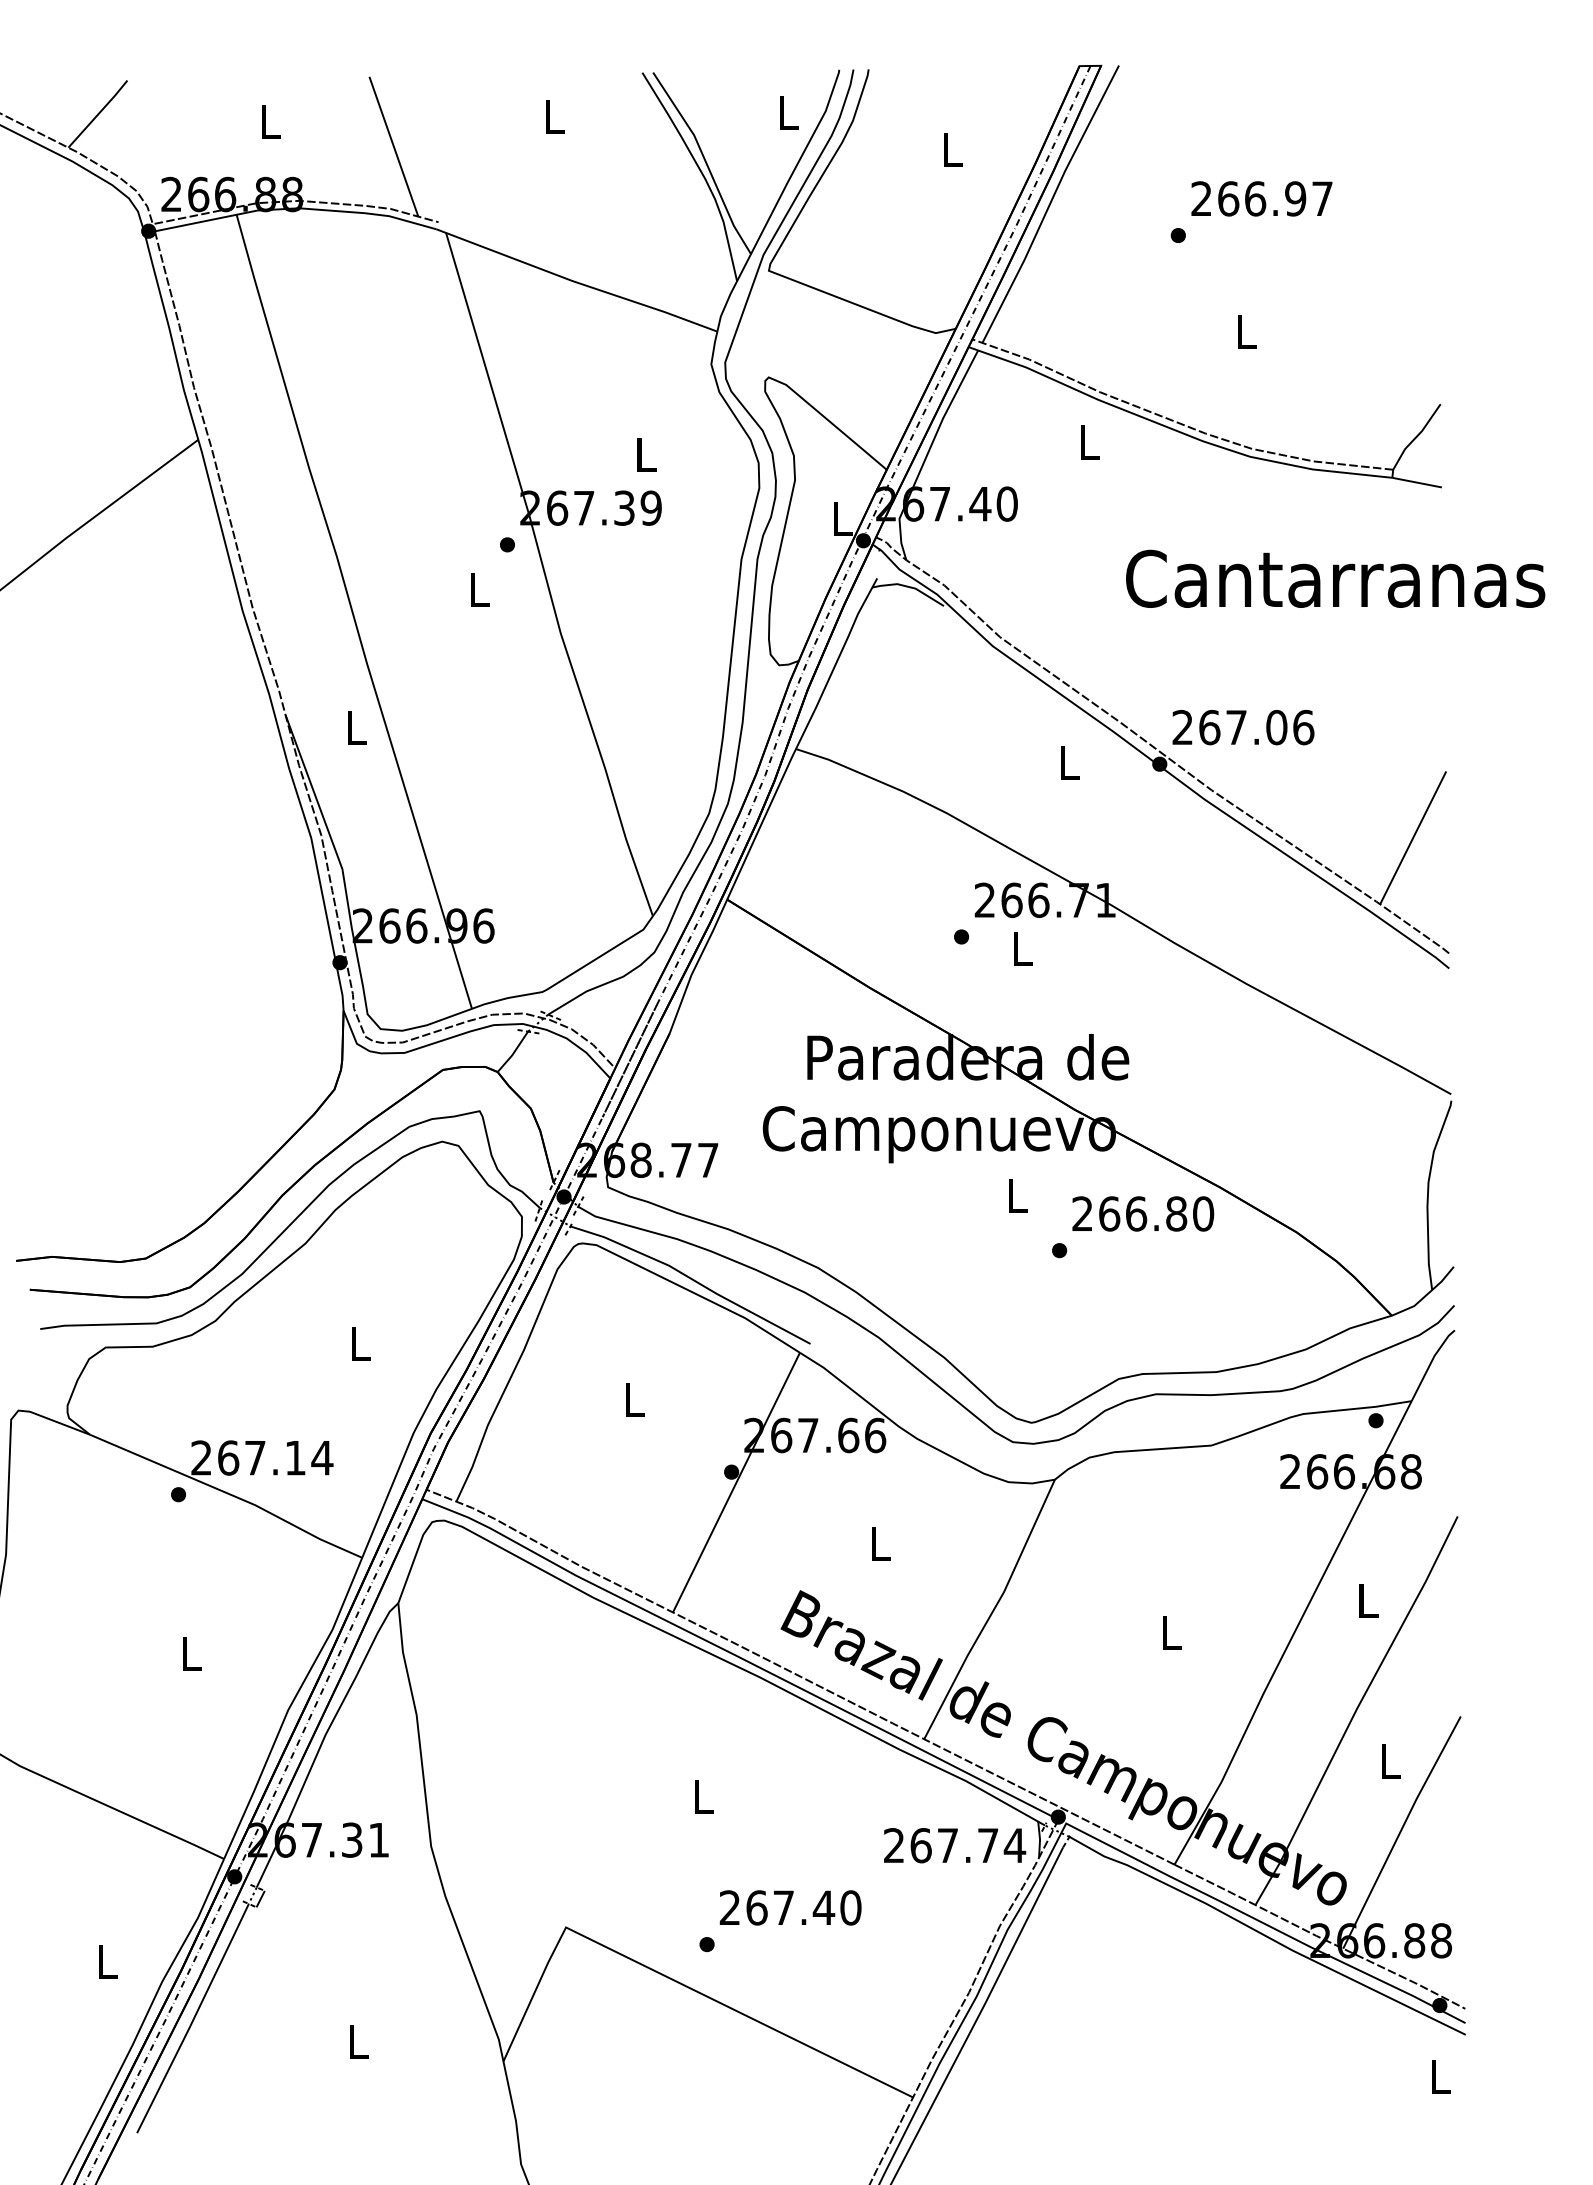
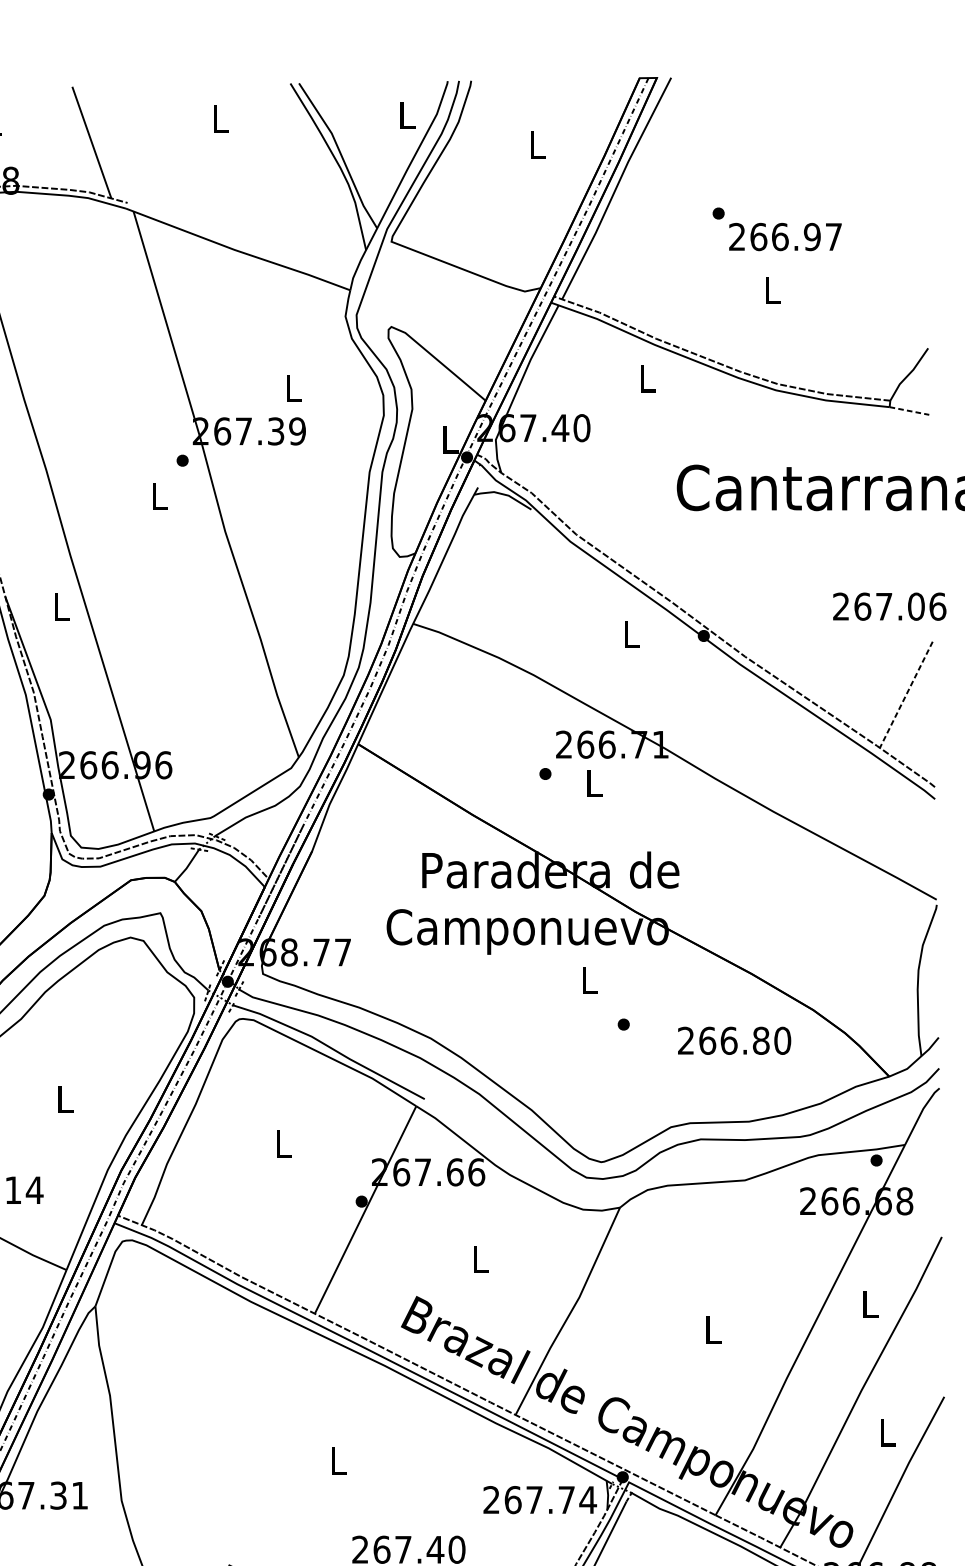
text: (1261, 198) -> (785, 236), moved
line: (1417, 482) -> (909, 410), solid -> dashed
text: (1243, 727) -> (889, 606), moved
line: (1413, 838) -> (906, 695), solid -> dashed
text: (1143, 1213) -> (734, 1040), moved

